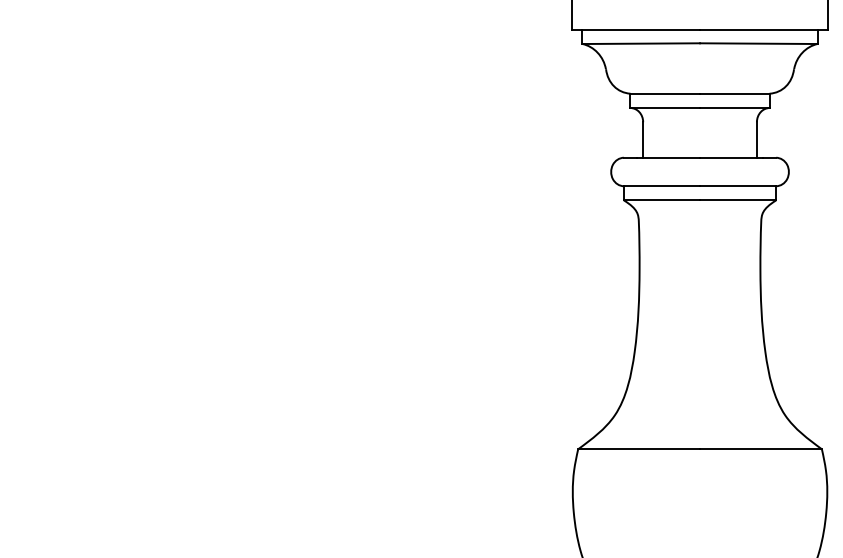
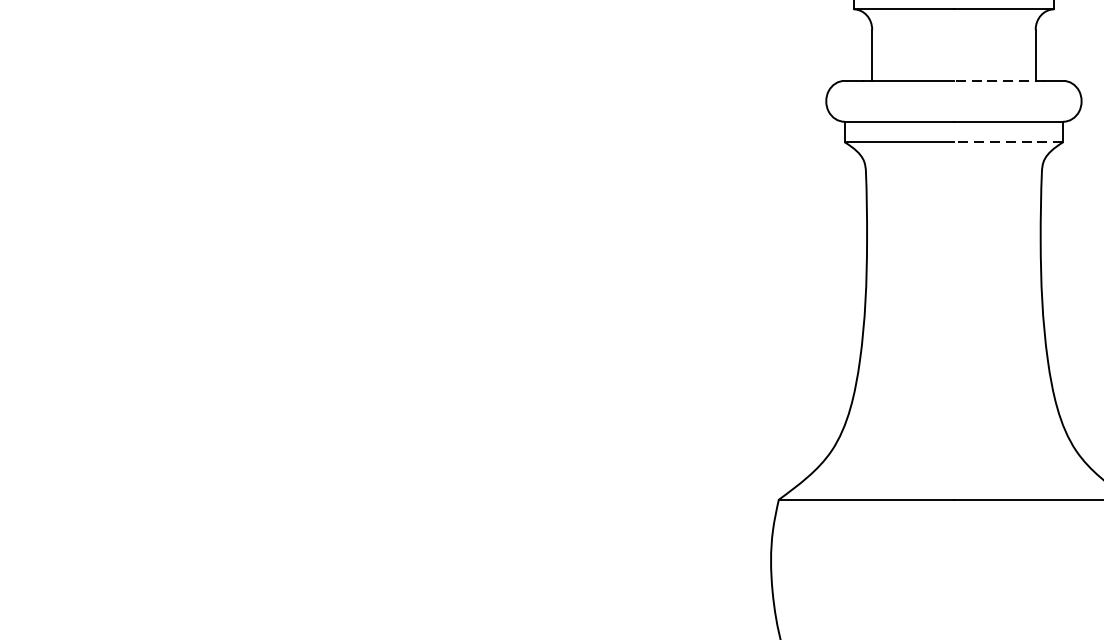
line: (731, 157) -> (999, 80), solid -> dashed
line: (737, 200) -> (1007, 142), solid -> dashed

